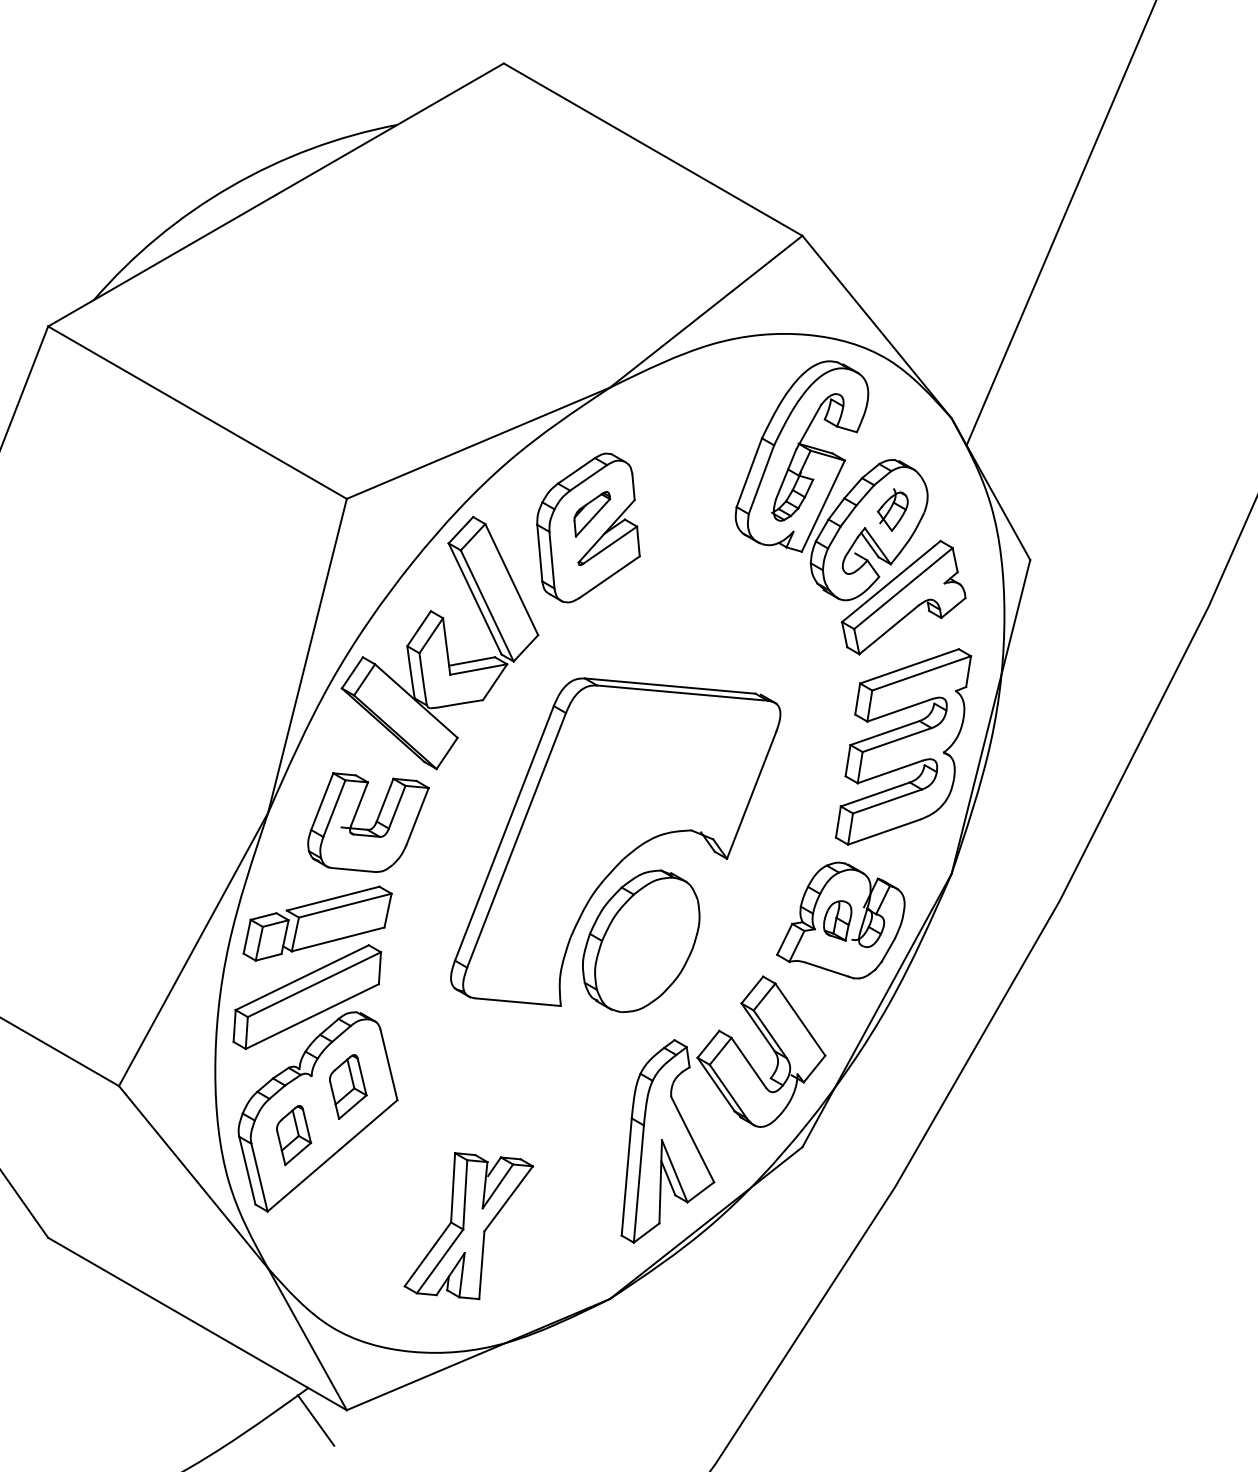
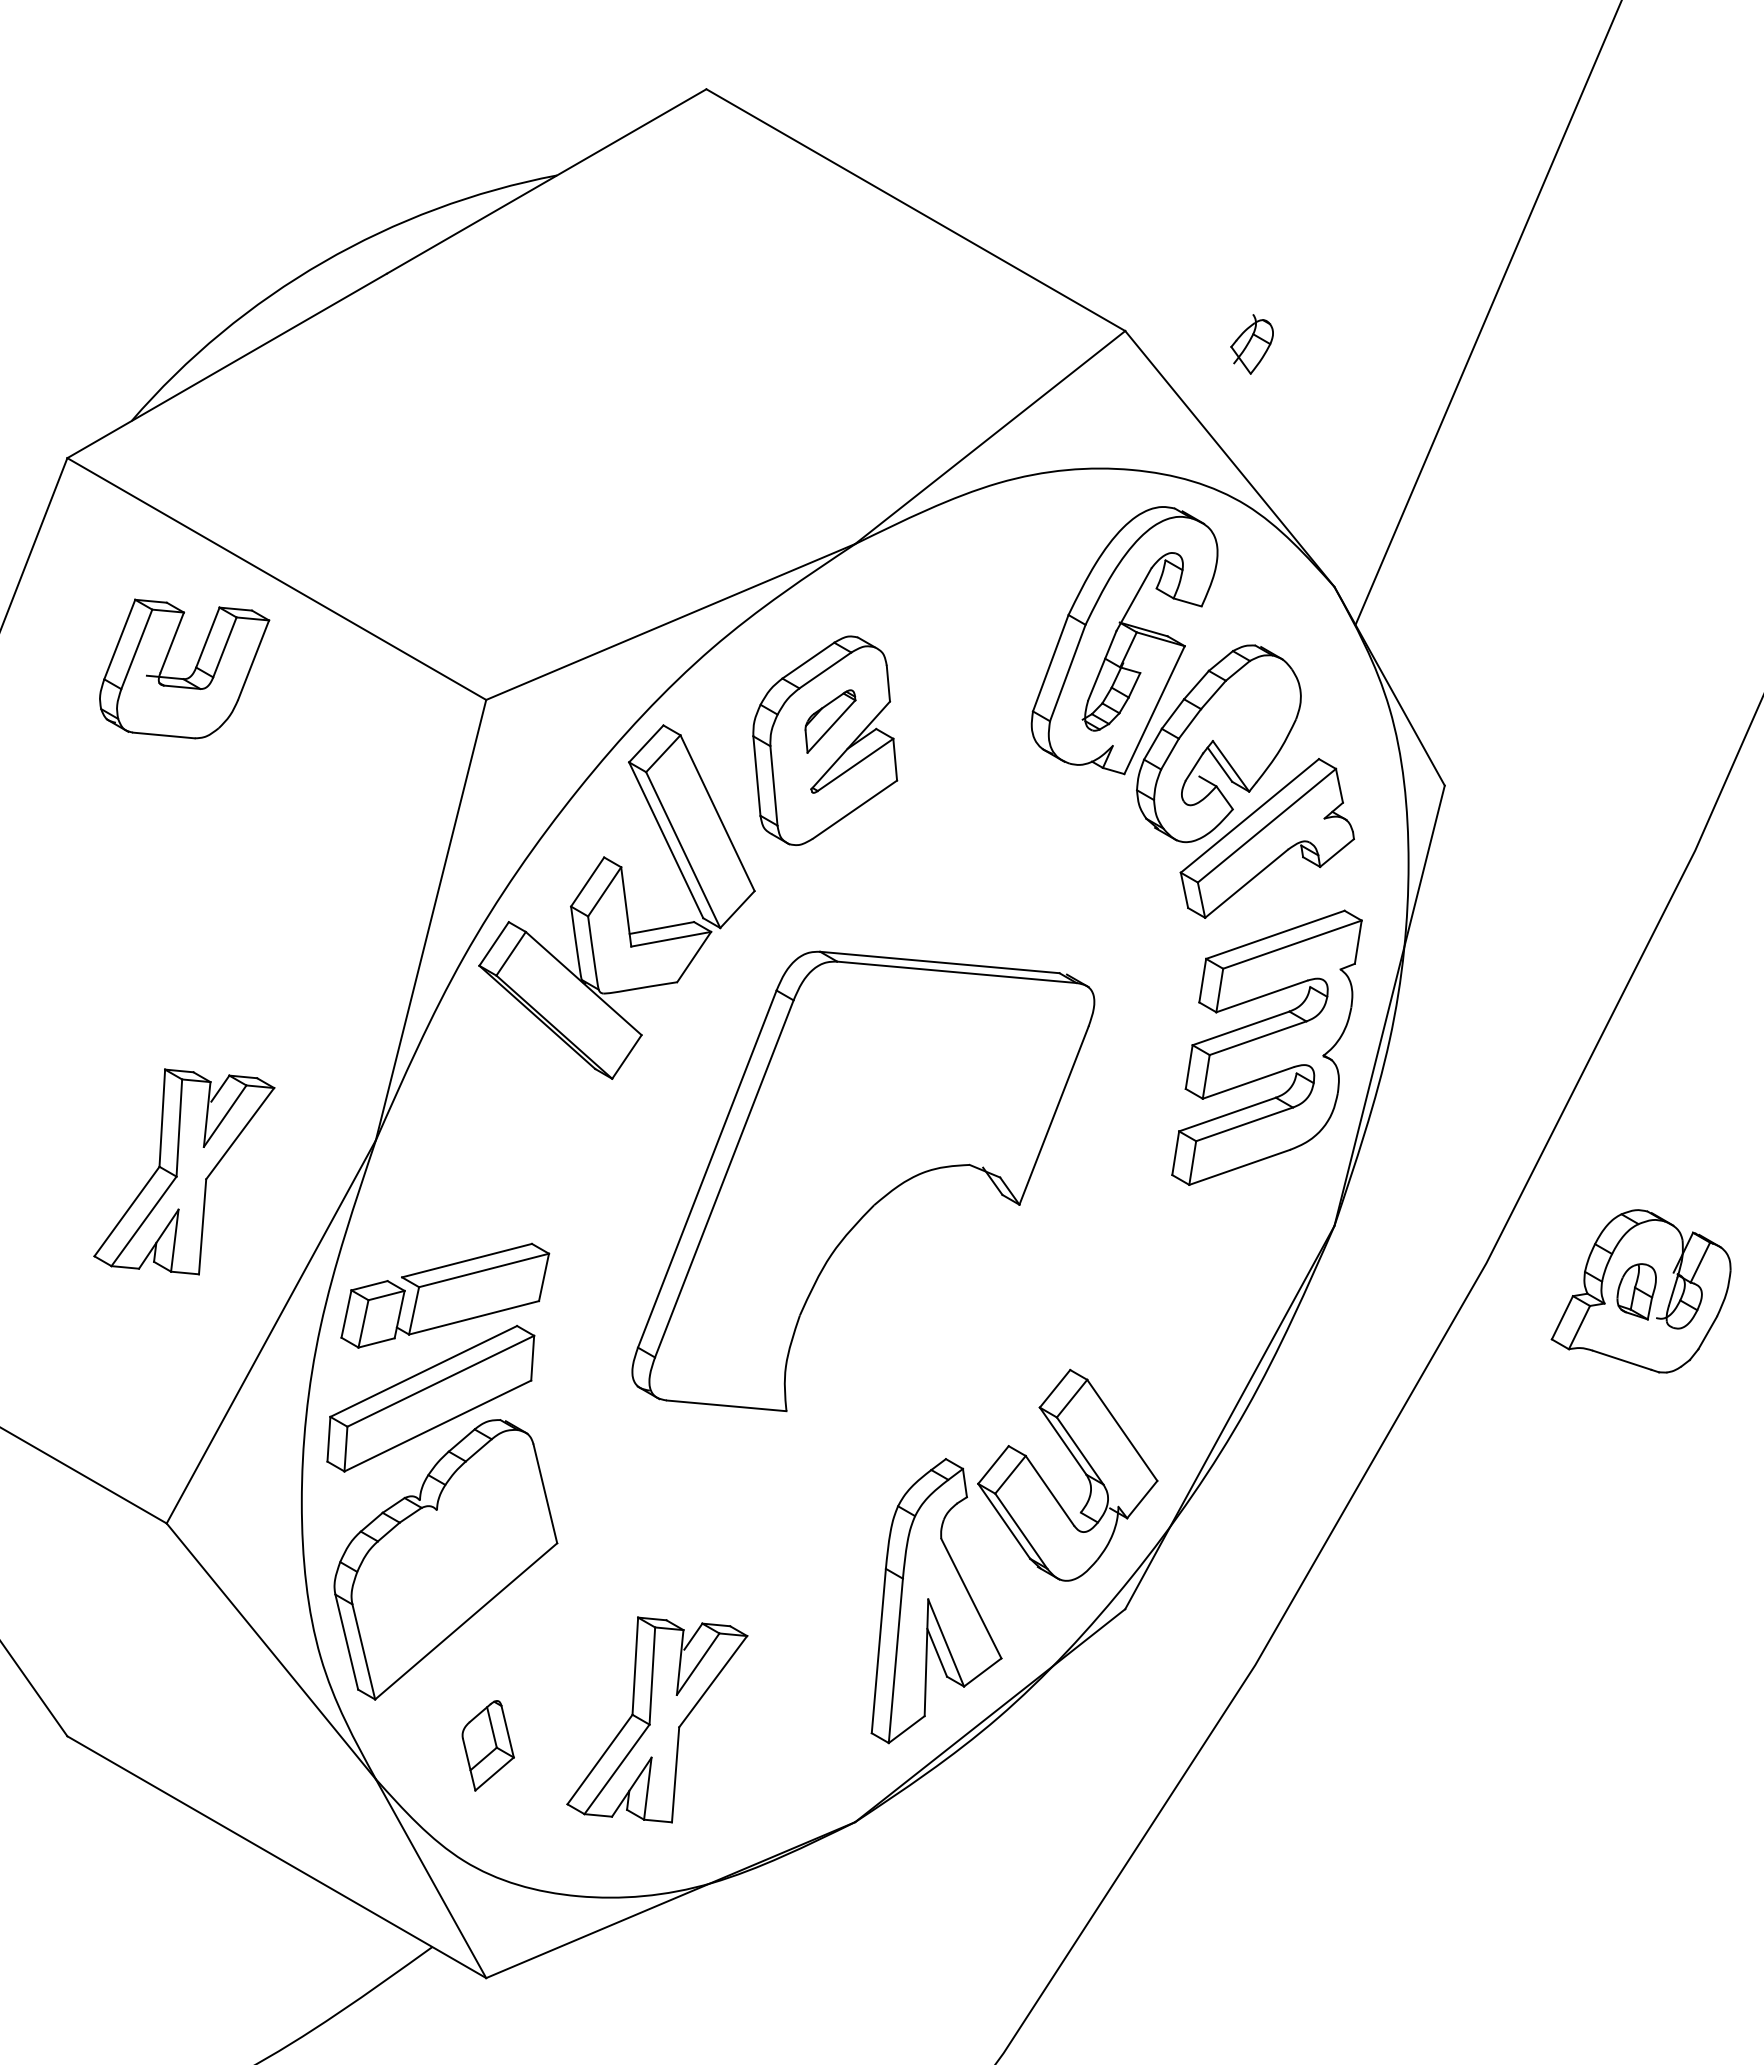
part: (892, 509) -> (1251, 344), moved
part: (374, 825) -> (192, 672), moved
part: (131, 835) -> (184, 1171), added
part: (840, 920) -> (1640, 1291), moved
part: (640, 941) -> (898, 1320), removed
part: (347, 1086) -> (487, 1745), moved
part: (294, 1135) -> (412, 1592), removed
line: (315, 1420) -> (442, 1992), removed

